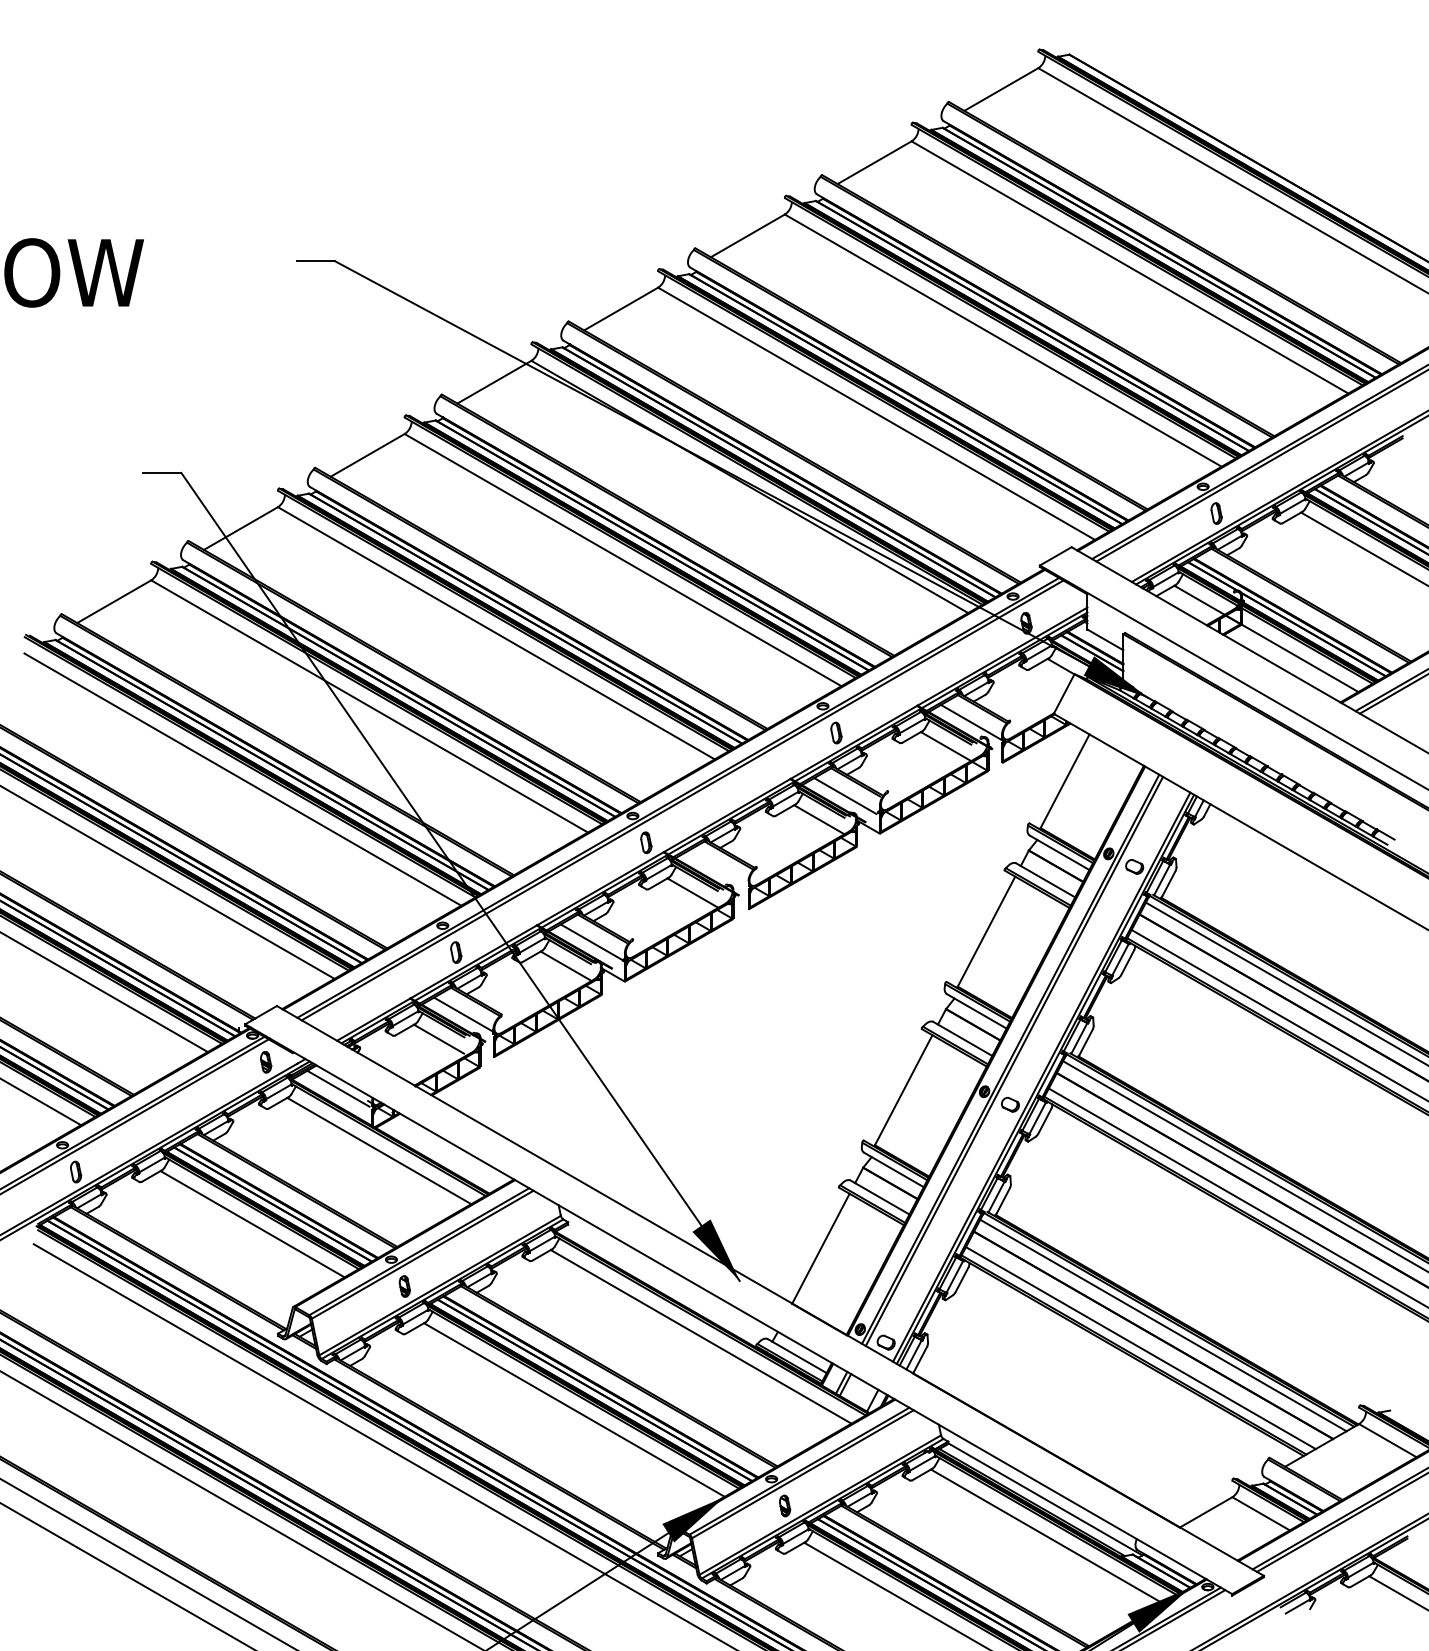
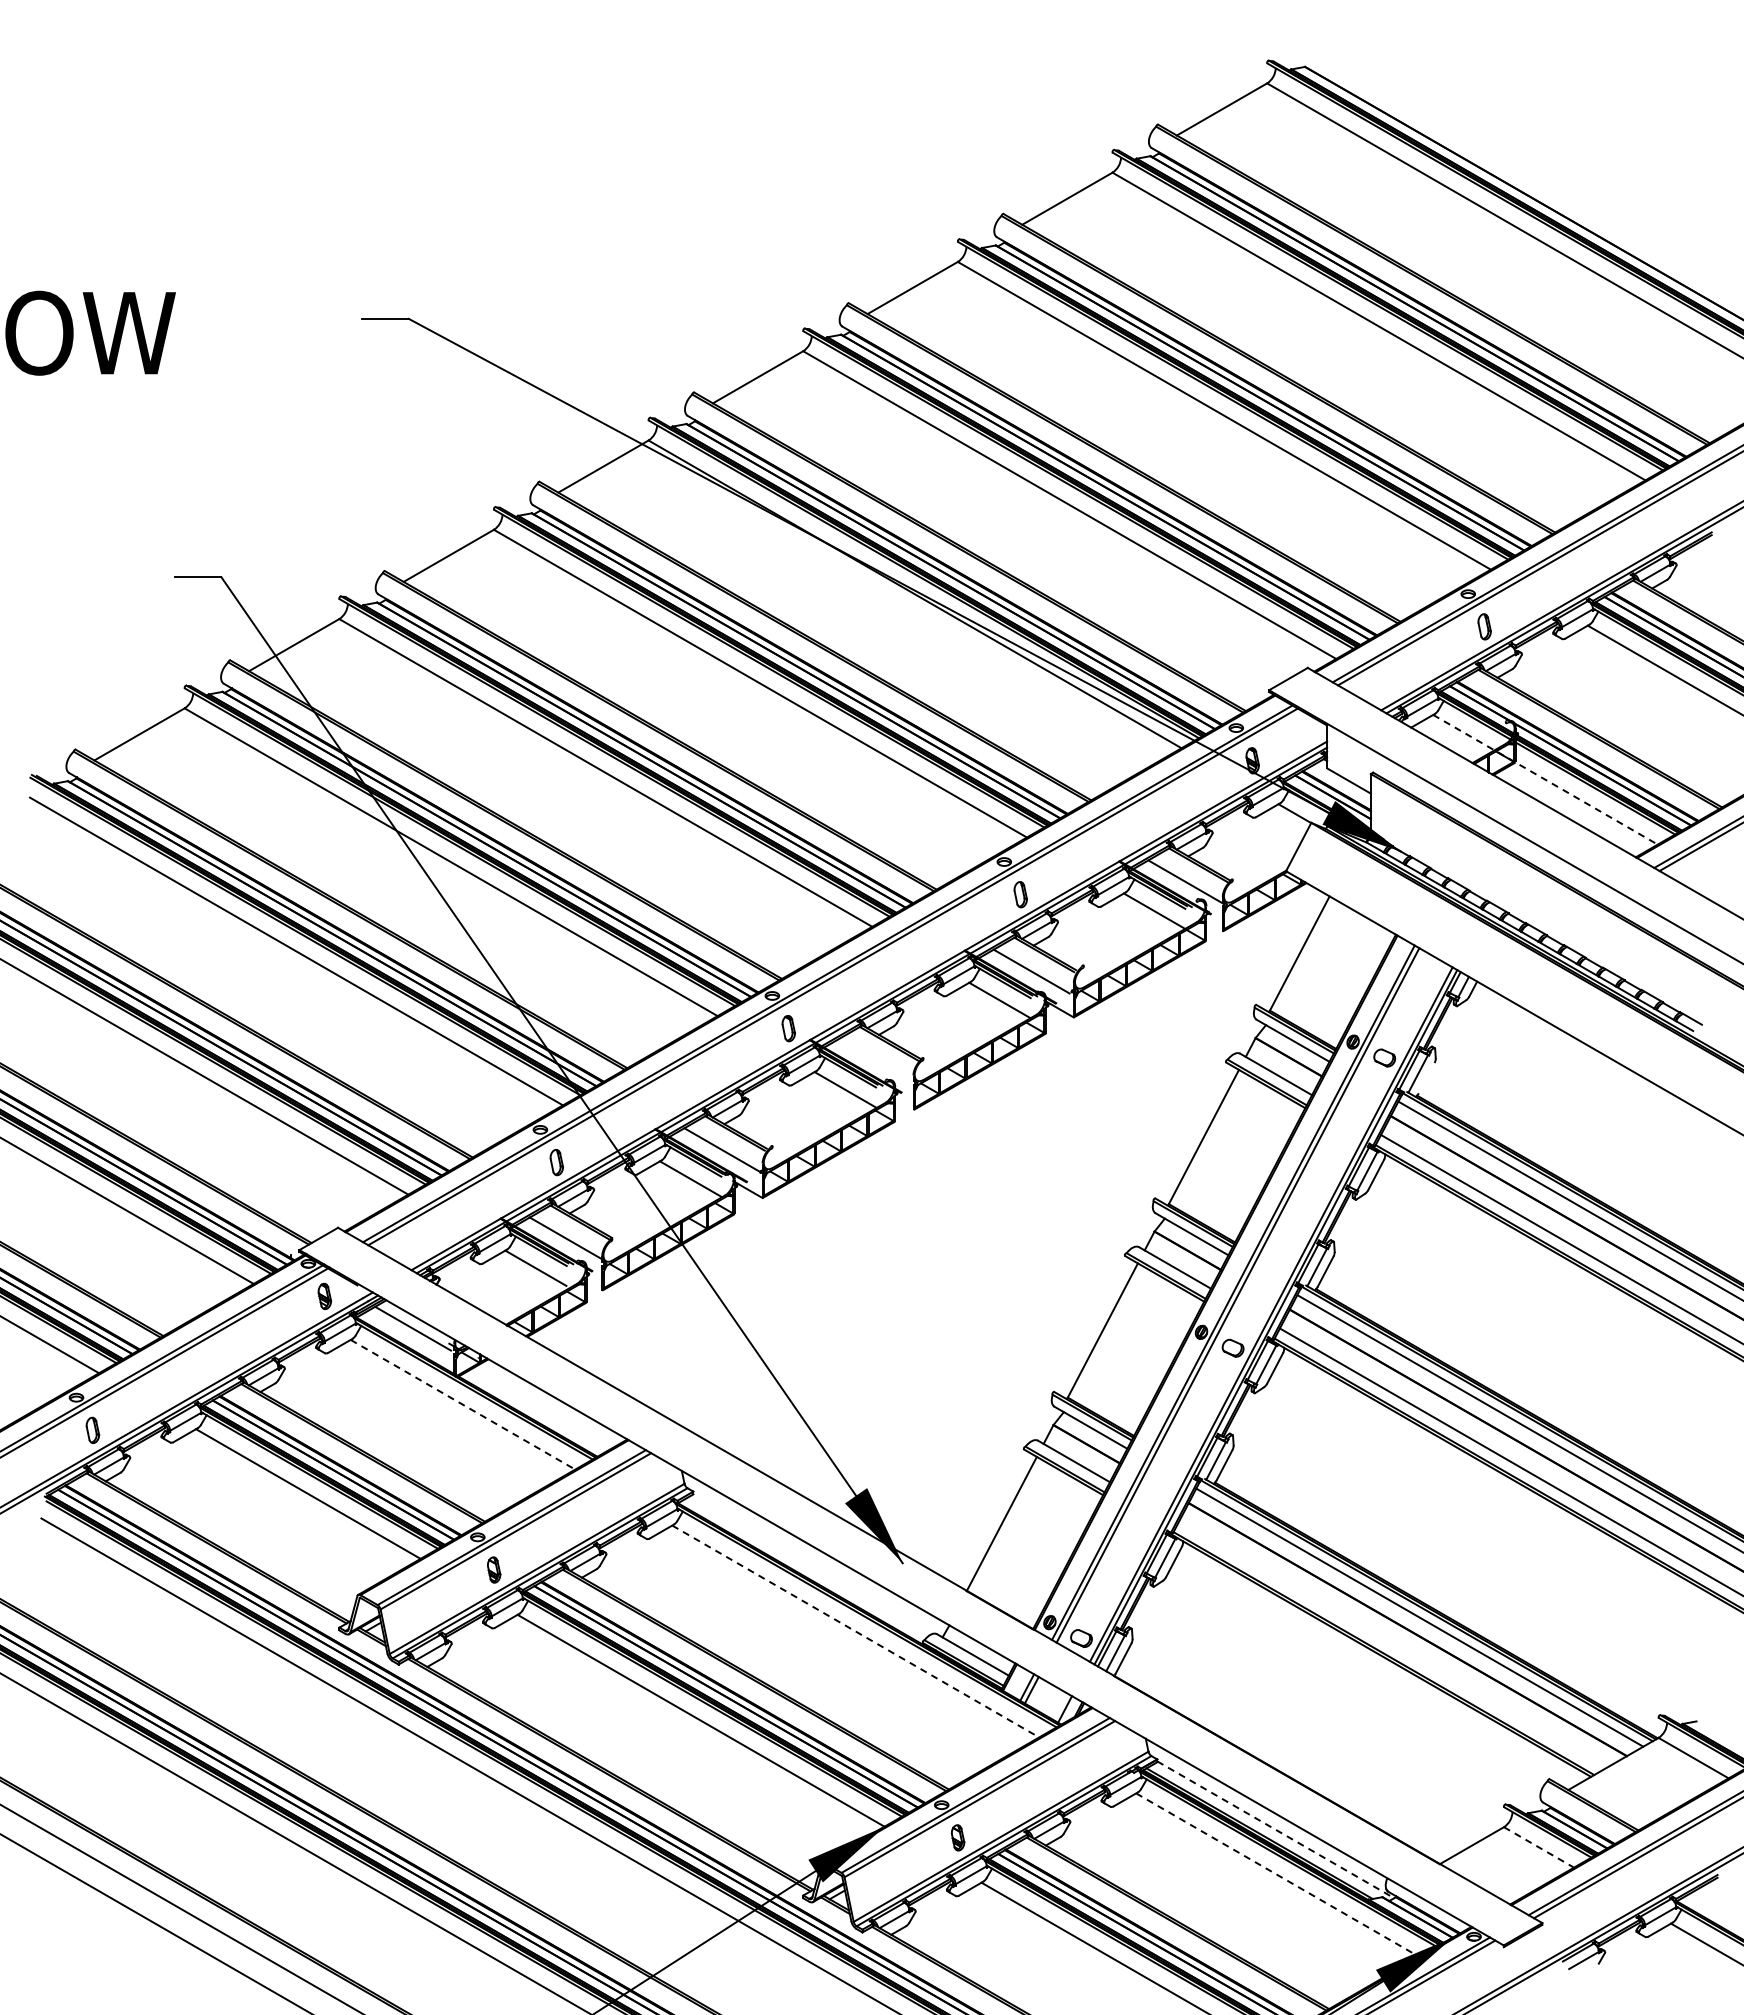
line: (1266, 638) -> (1545, 779), solid -> dashed
line: (1168, 883) -> (1426, 1078), removed
line: (378, 1150) -> (462, 1404), solid -> dashed
line: (700, 1336) -> (855, 1631), solid -> dashed
line: (1140, 1347) -> (1391, 1644), removed
line: (1045, 1499) -> (1275, 1829), solid -> dashed
line: (1261, 1513) -> (1539, 1847), solid -> dashed
line: (1046, 1536) -> (1277, 1875), solid -> dashed

